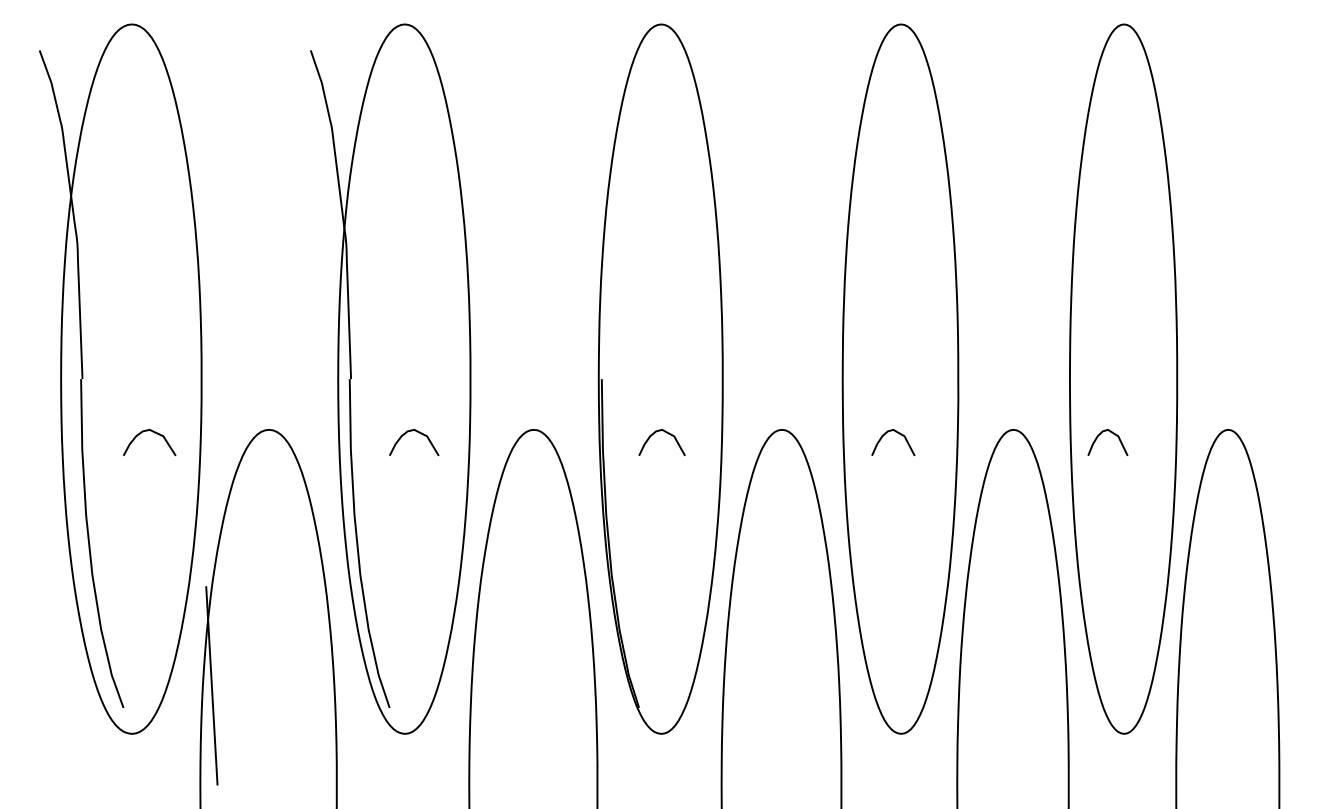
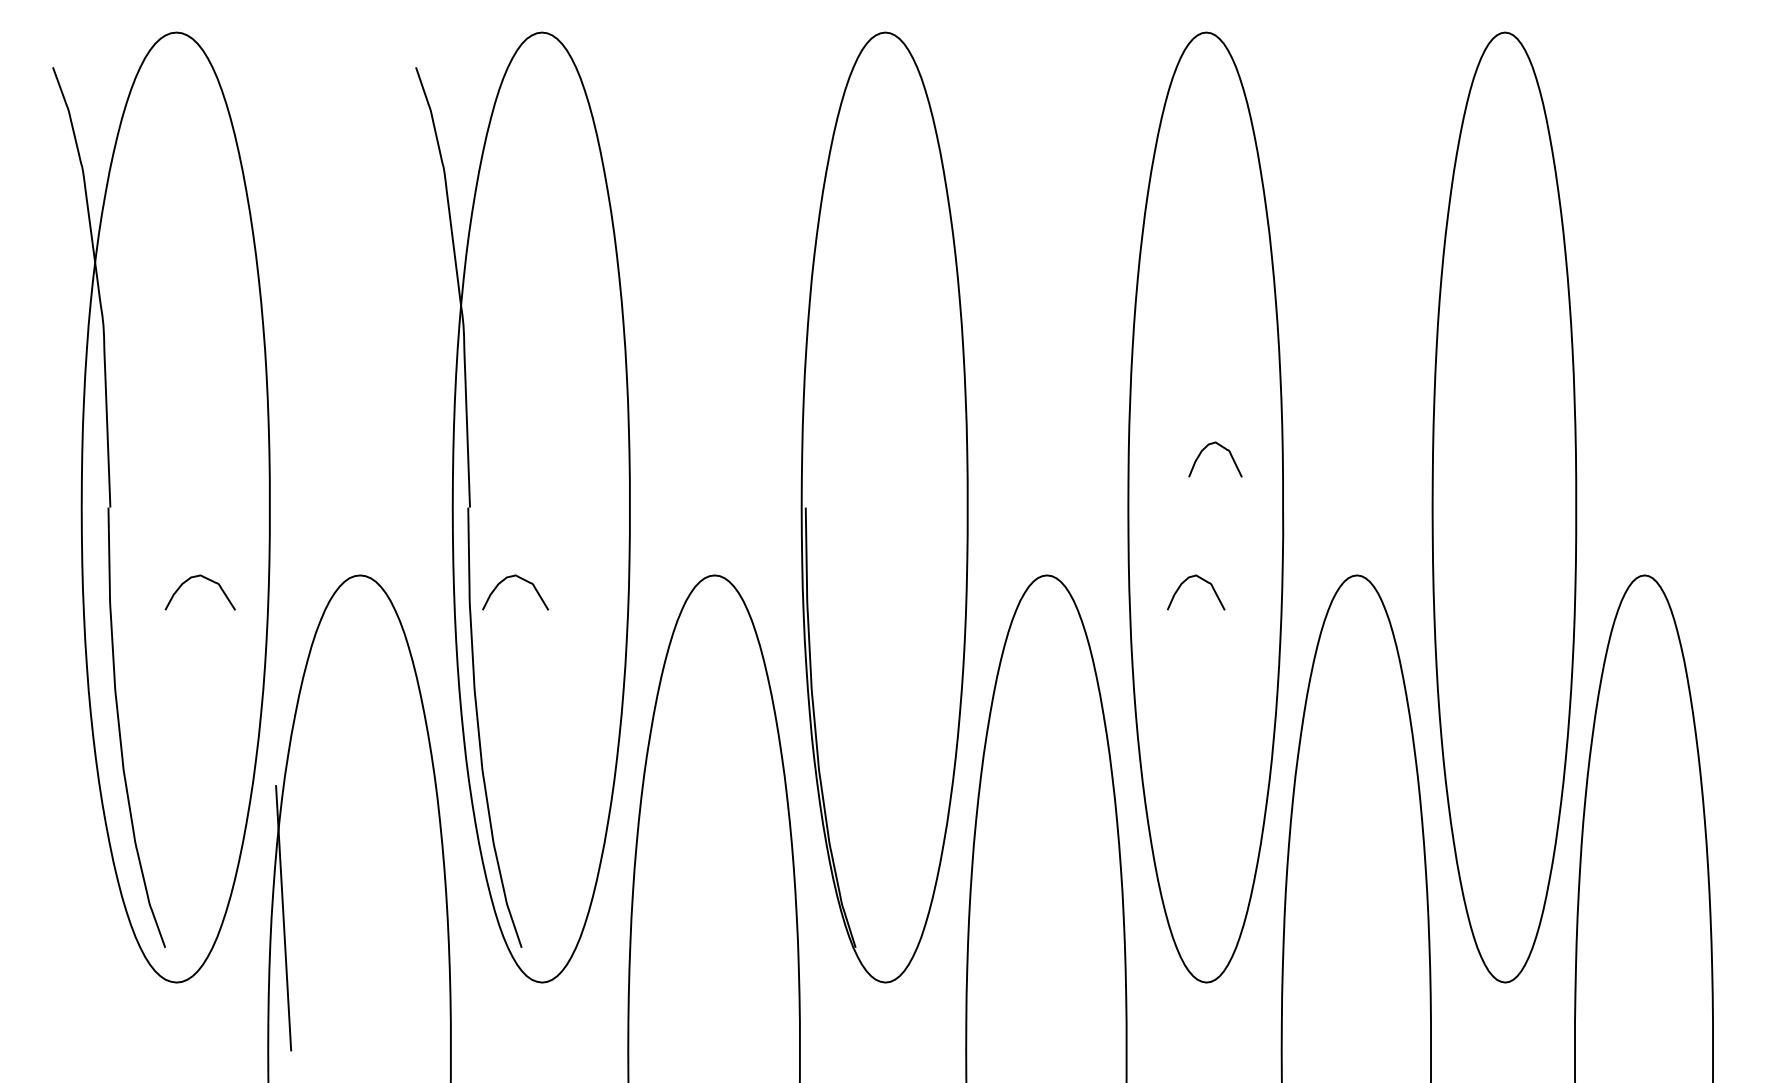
curve: (418, 432) -> (521, 579), moved
curve: (667, 433) -> (893, 580), removed
curve: (1112, 433) -> (1221, 447), moved

